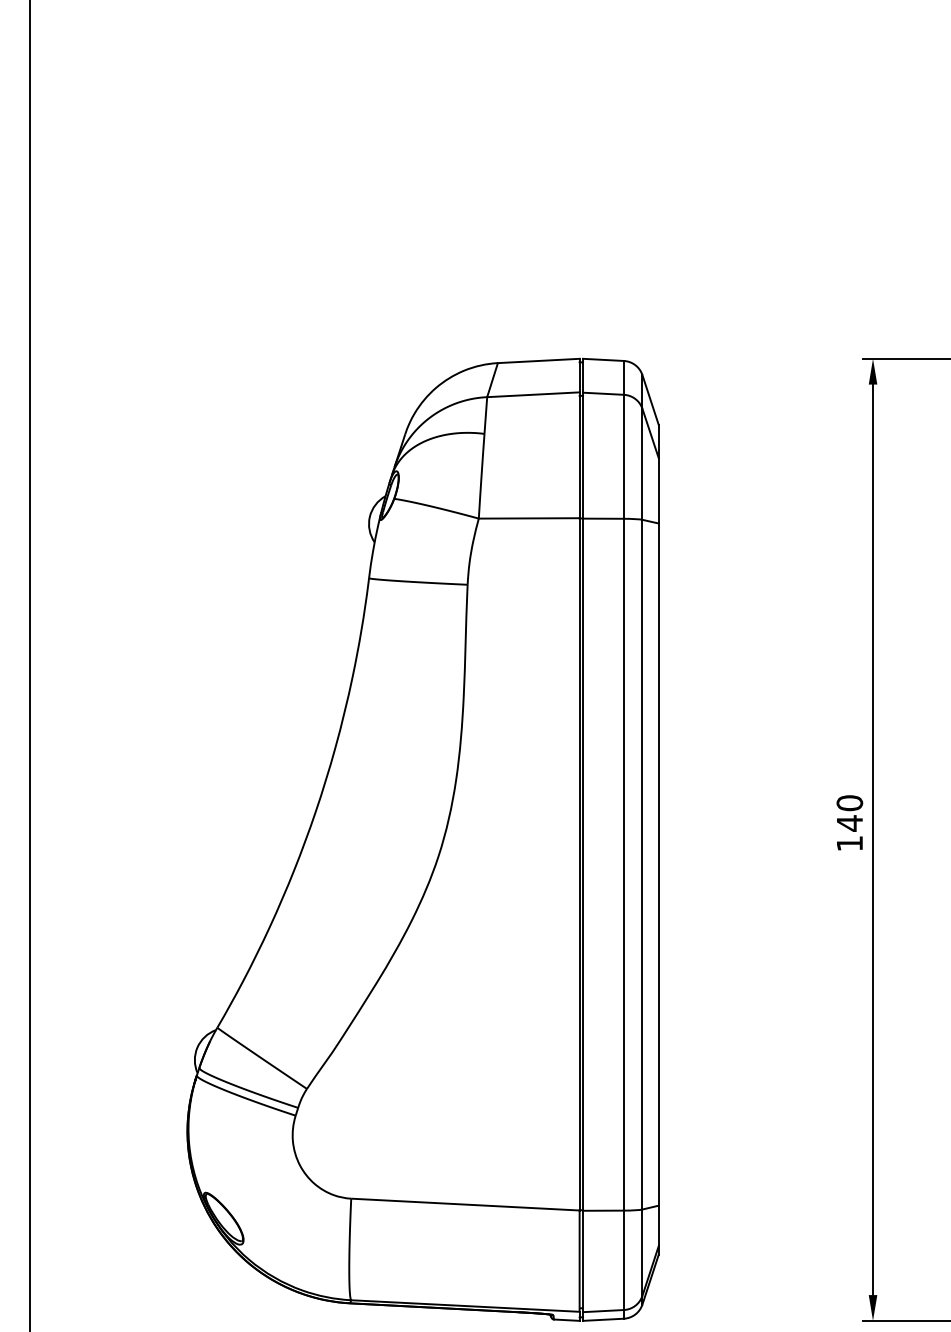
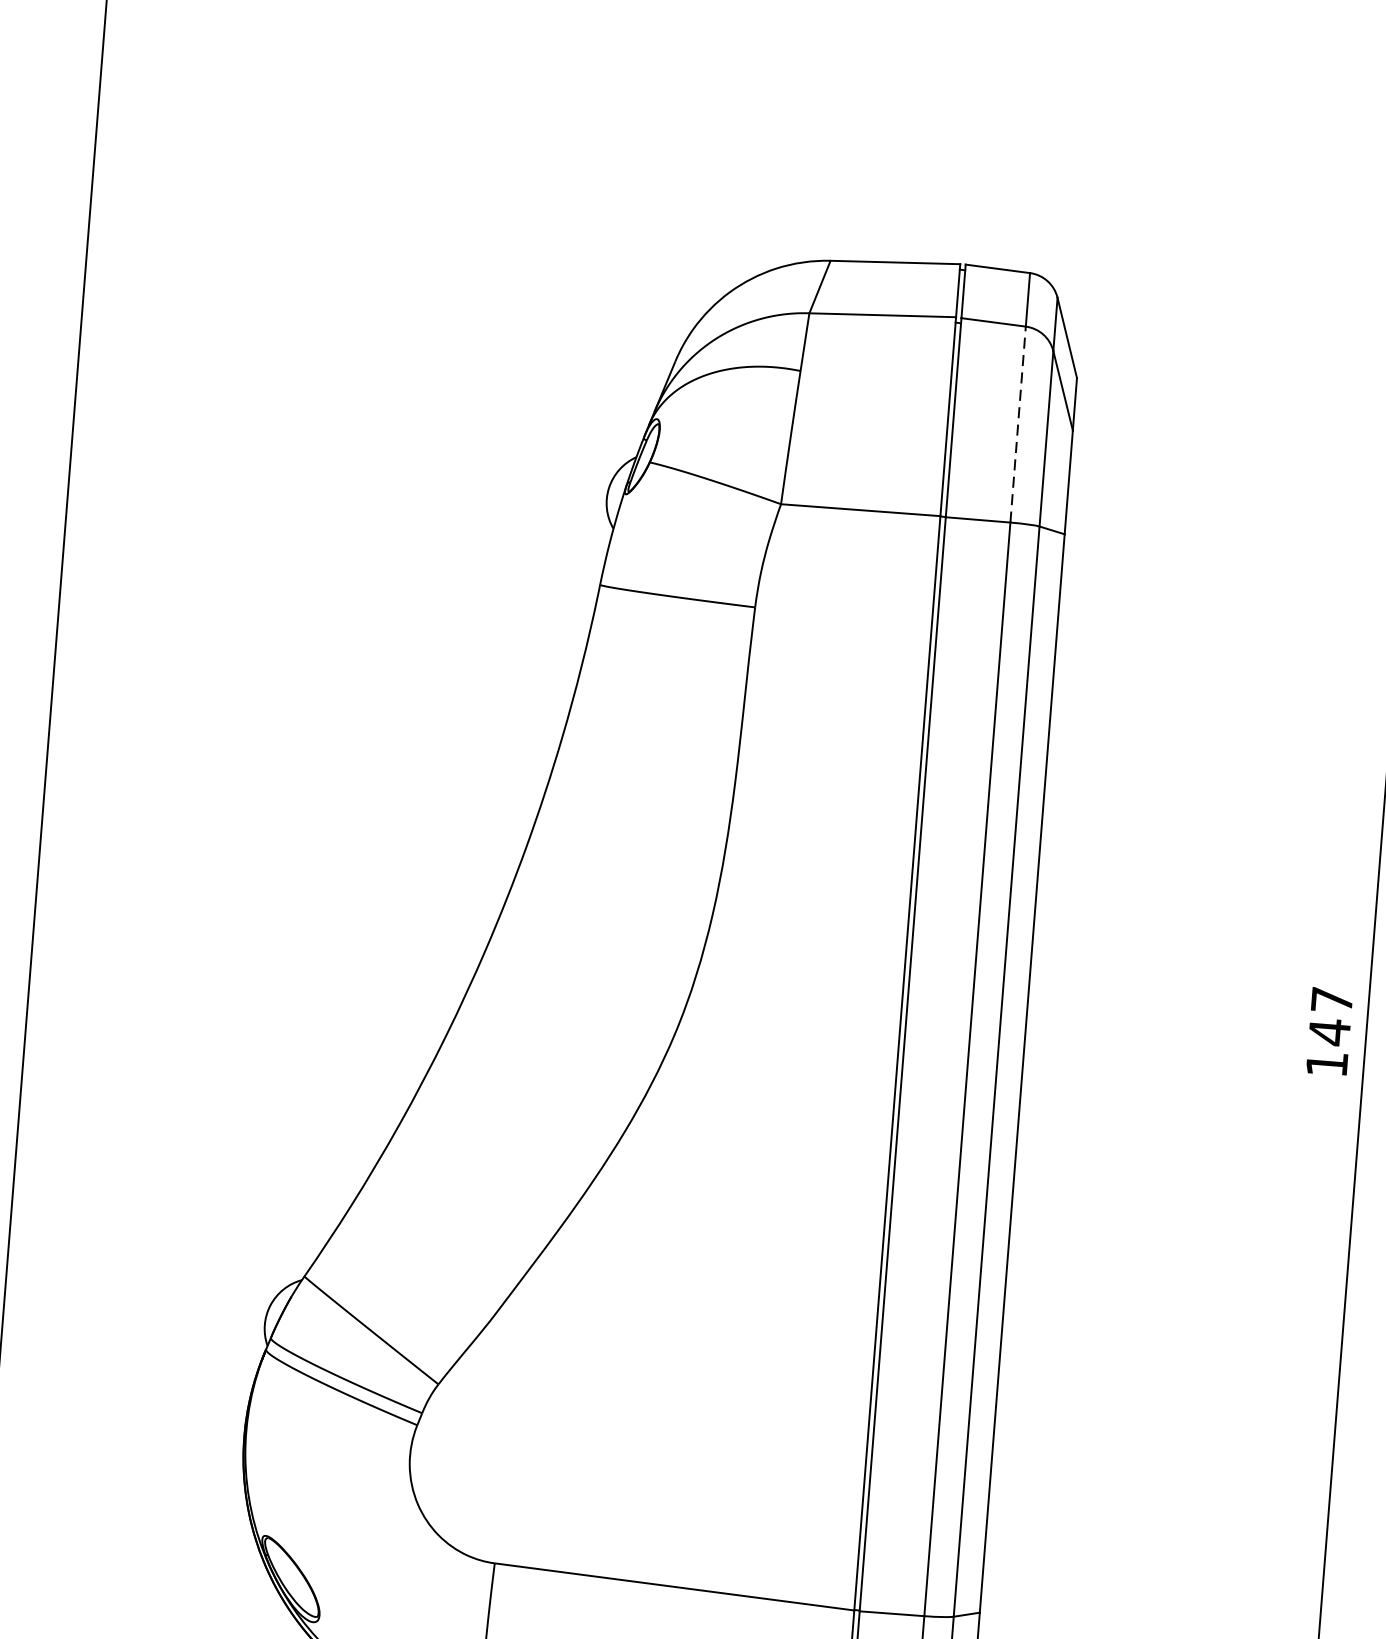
line: (623, 456) -> (1017, 424), solid -> dashed
text: (849, 803) -> (1331, 1000), 140 -> 147

